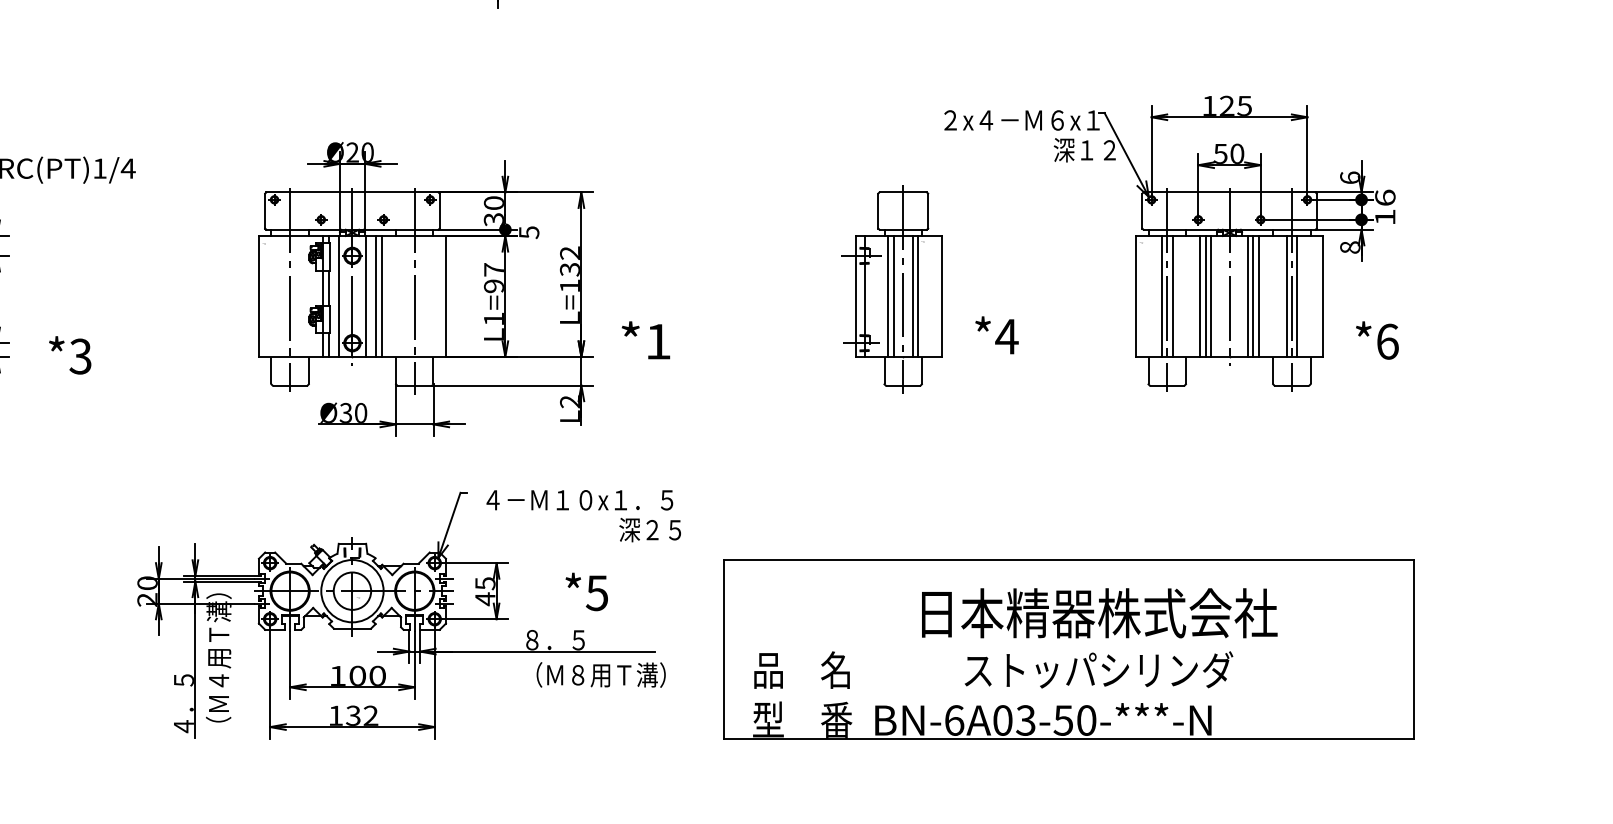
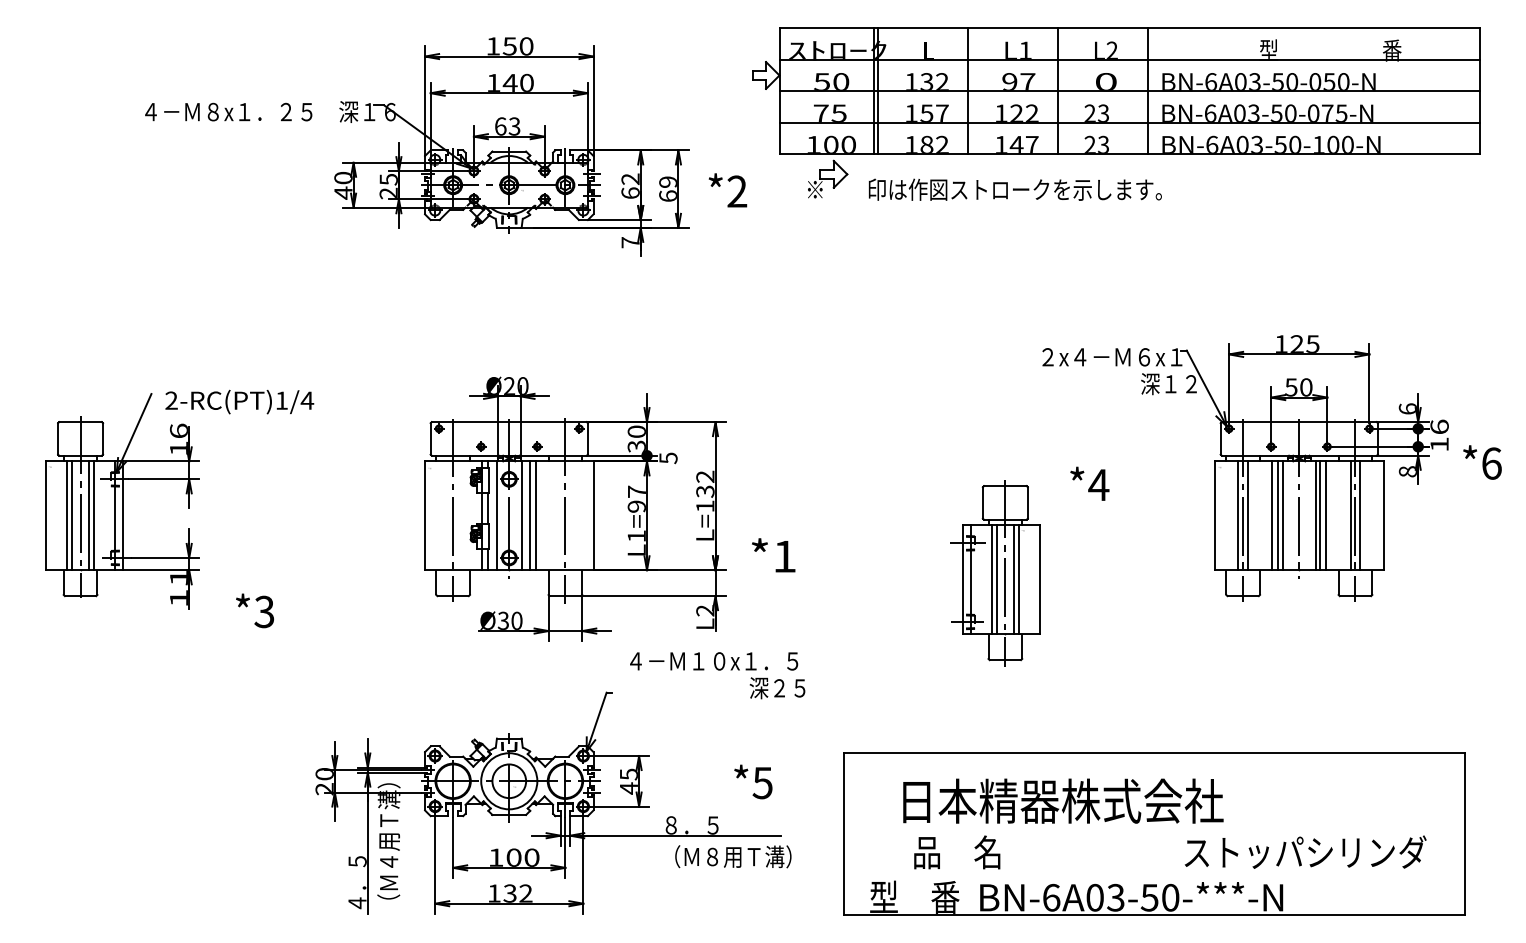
part: (892, 289) -> (995, 573), moved
text: (996, 334) -> (1089, 483), moved
text: (1377, 340) -> (1482, 462), moved
text: (69, 354) -> (254, 610), moved
text: (583, 515) -> (717, 675), moved
text: (586, 591) -> (753, 781), moved
text: (1099, 612) -> (1063, 800), moved
text: (1098, 669) -> (1305, 851), moved
text: (802, 670) -> (957, 852), moved

